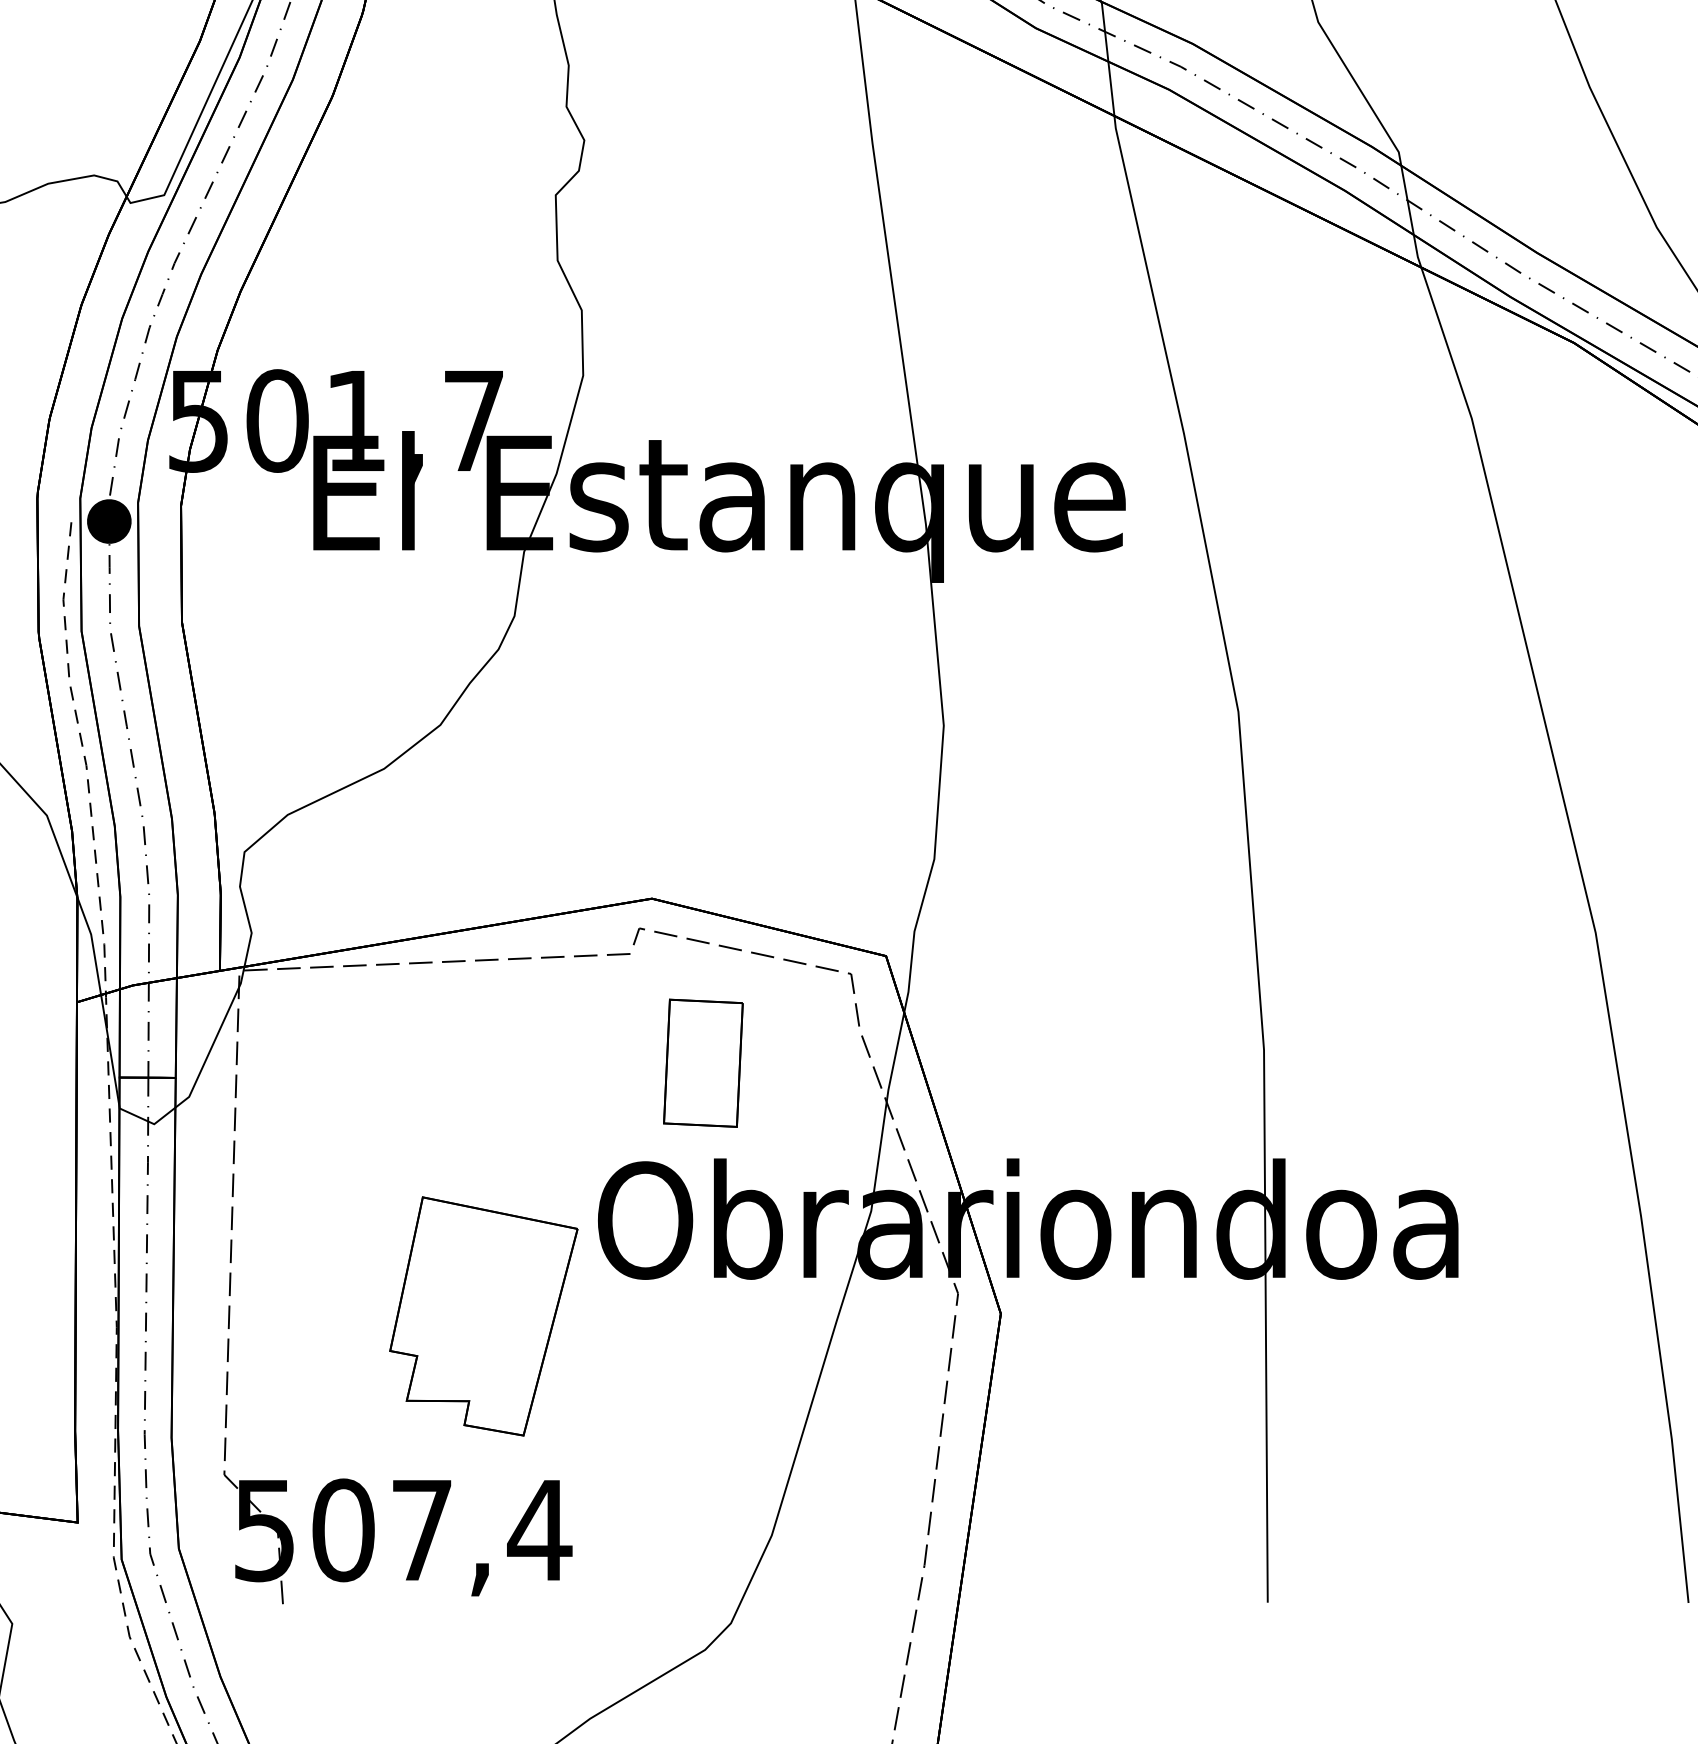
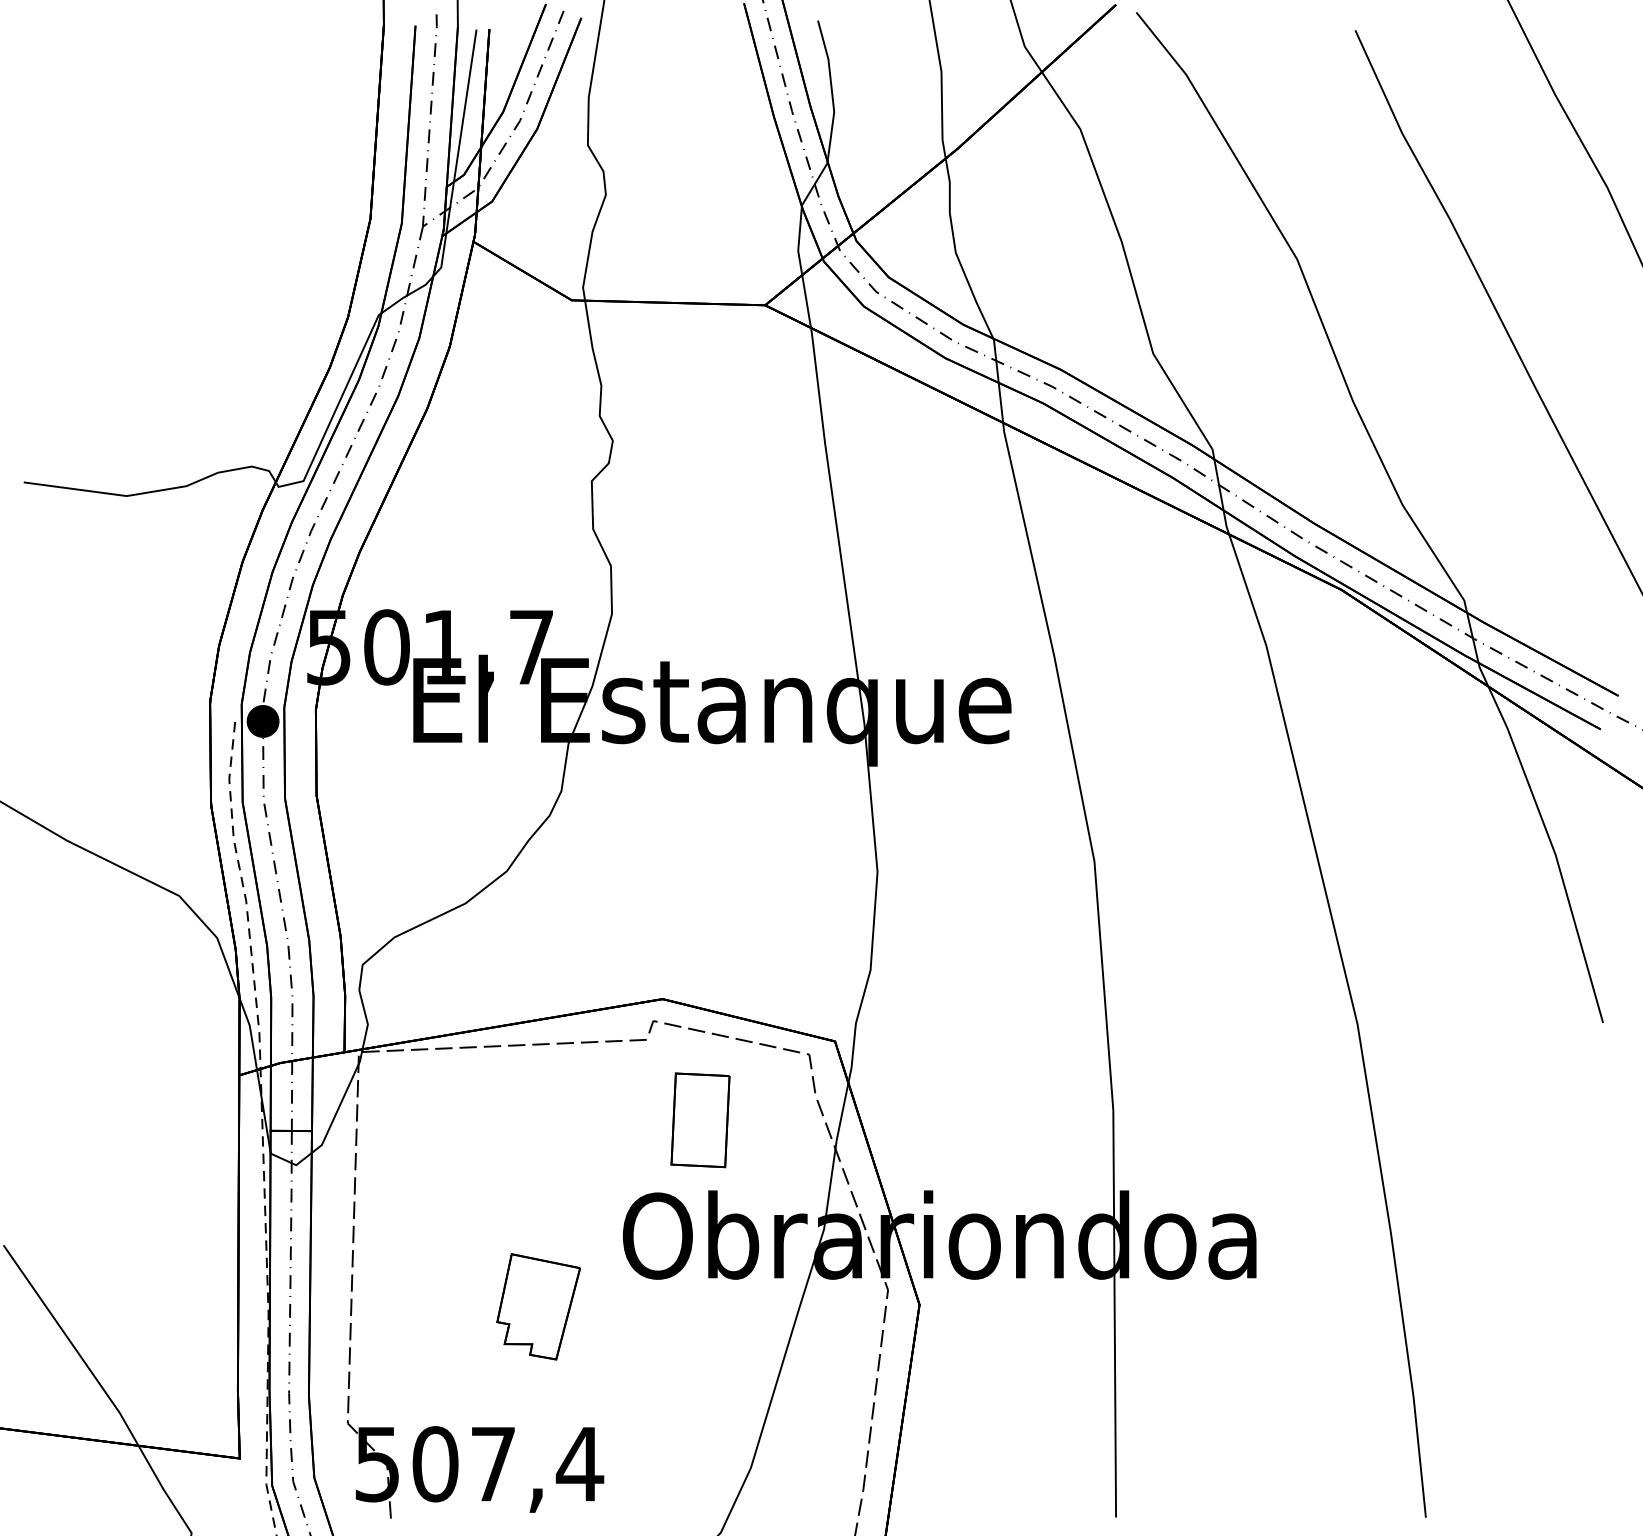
part: (483, 1316) -> (538, 1306), size x0.6

